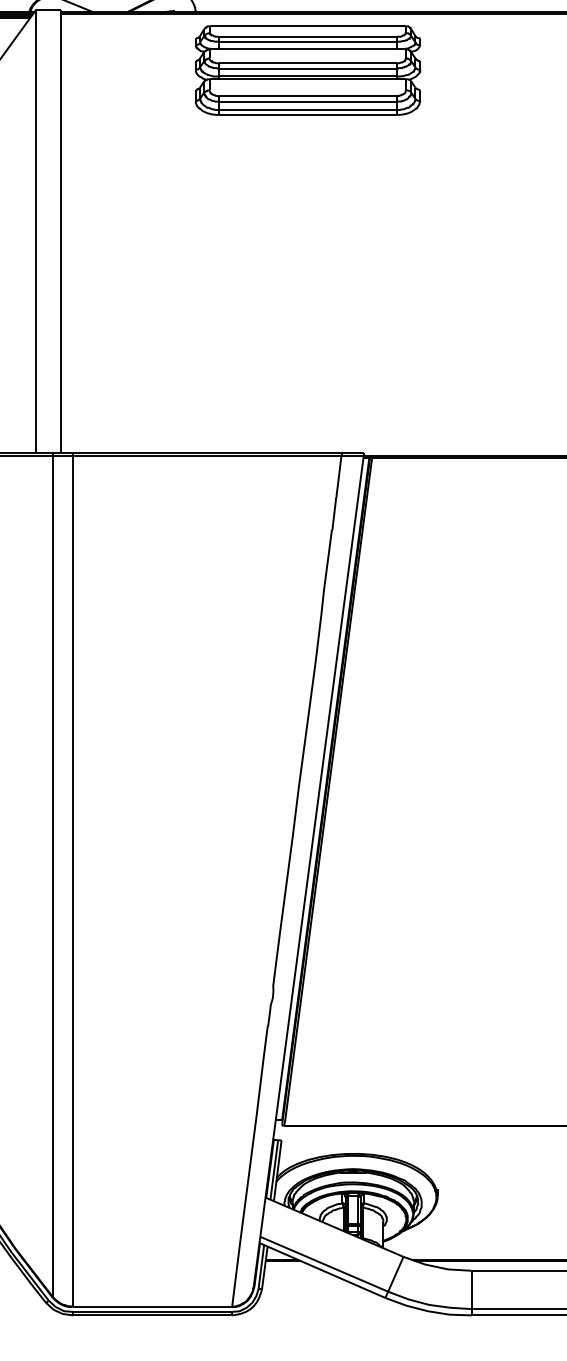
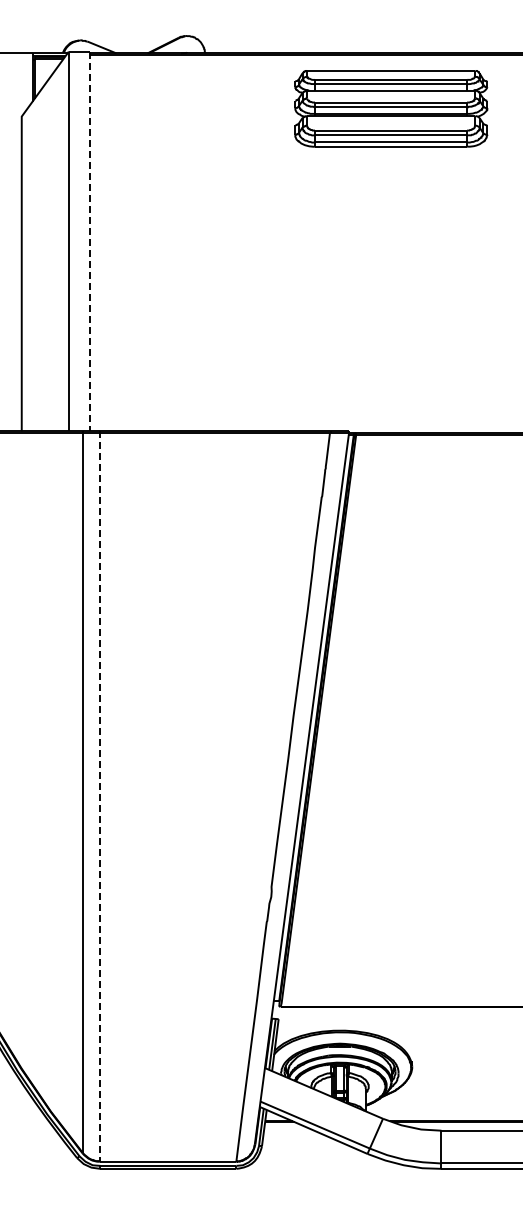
part: (308, 70) -> (391, 108), moved
line: (61, 231) -> (90, 241), solid -> dashed
line: (72, 881) -> (99, 797), solid -> dashed

